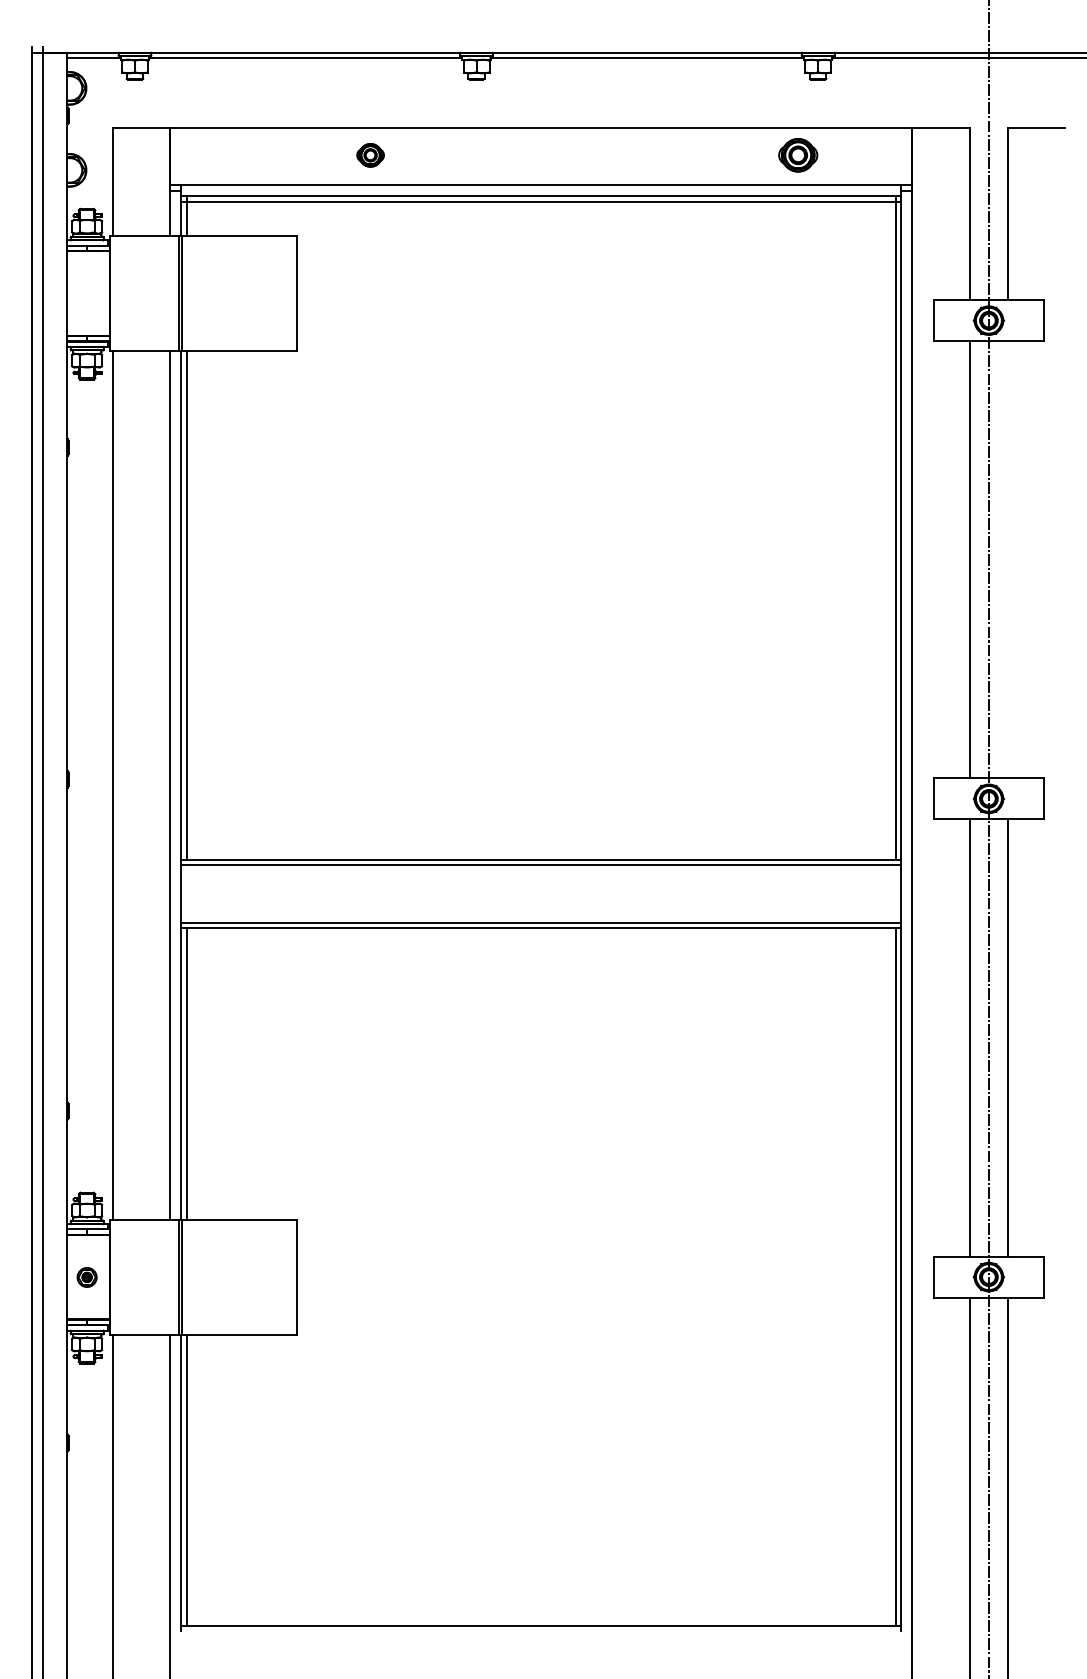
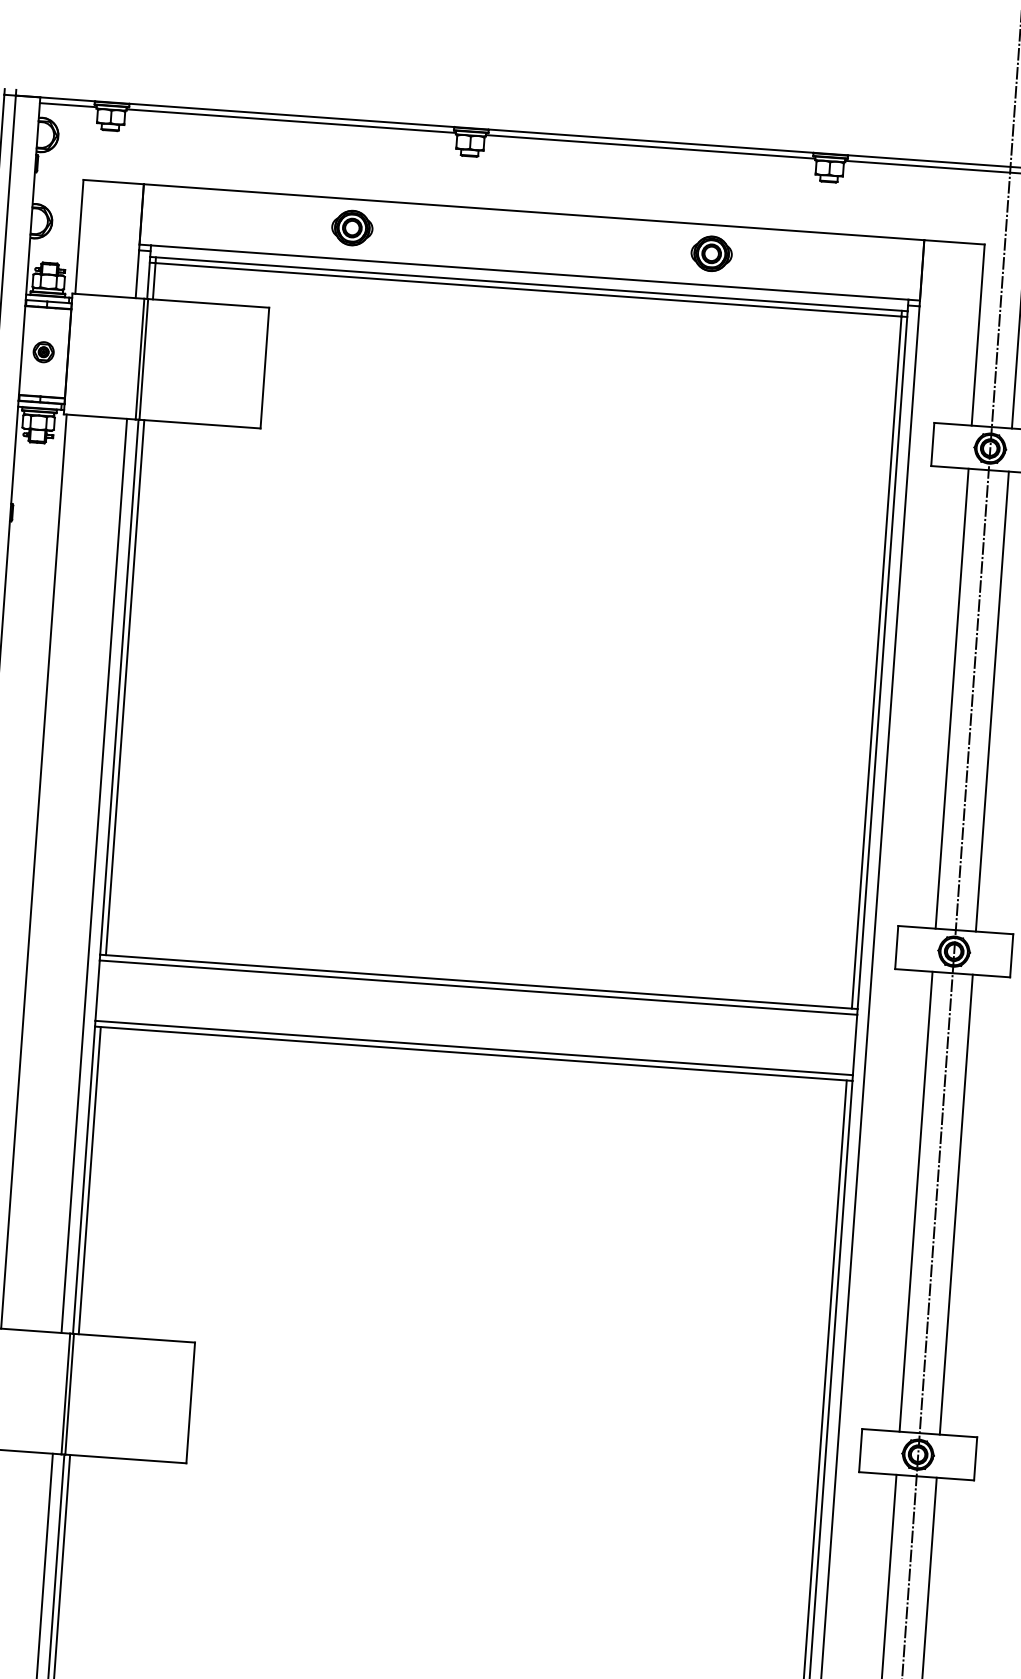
part: (370, 155) -> (352, 228), size x1.43
part: (798, 155) -> (711, 254), moved
part: (86, 293) -> (43, 351), added
line: (1008, 559) -> (992, 701), added

